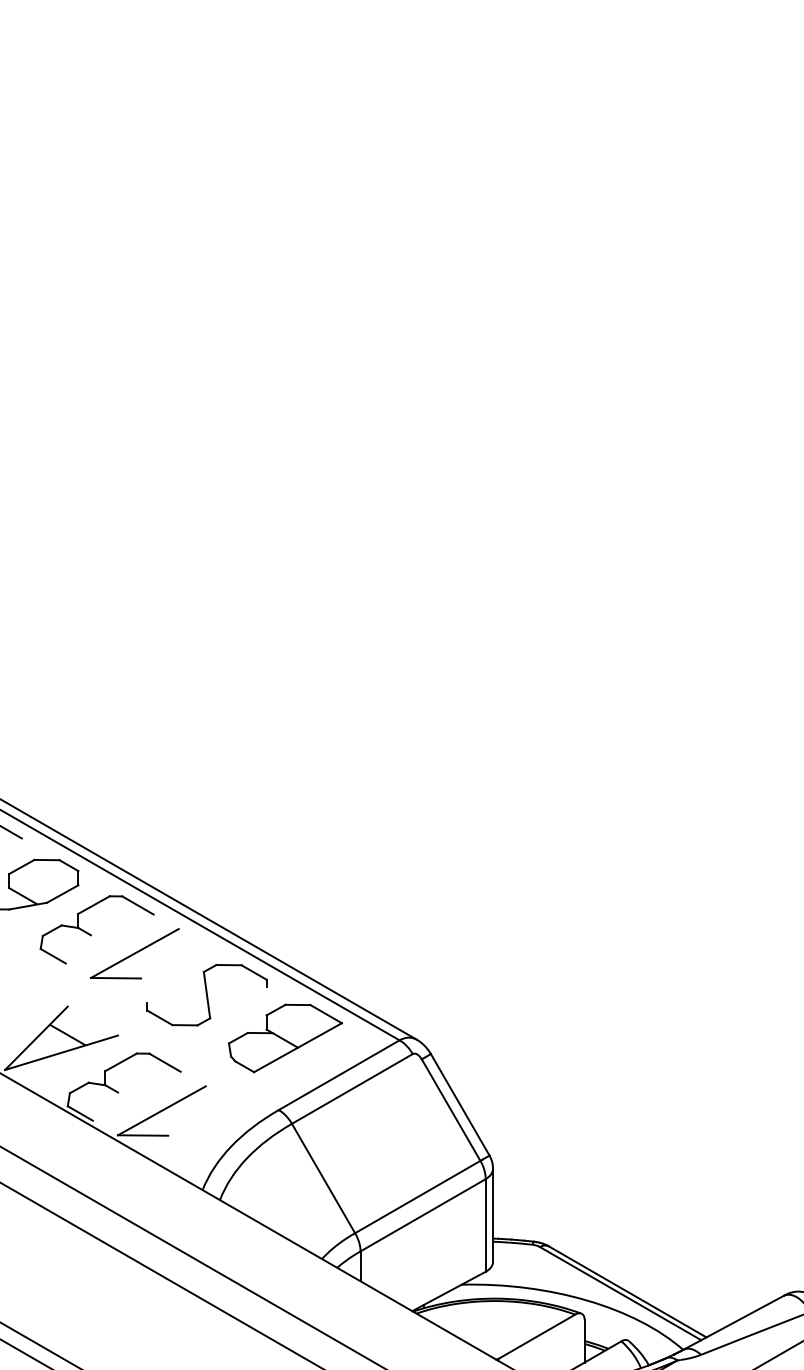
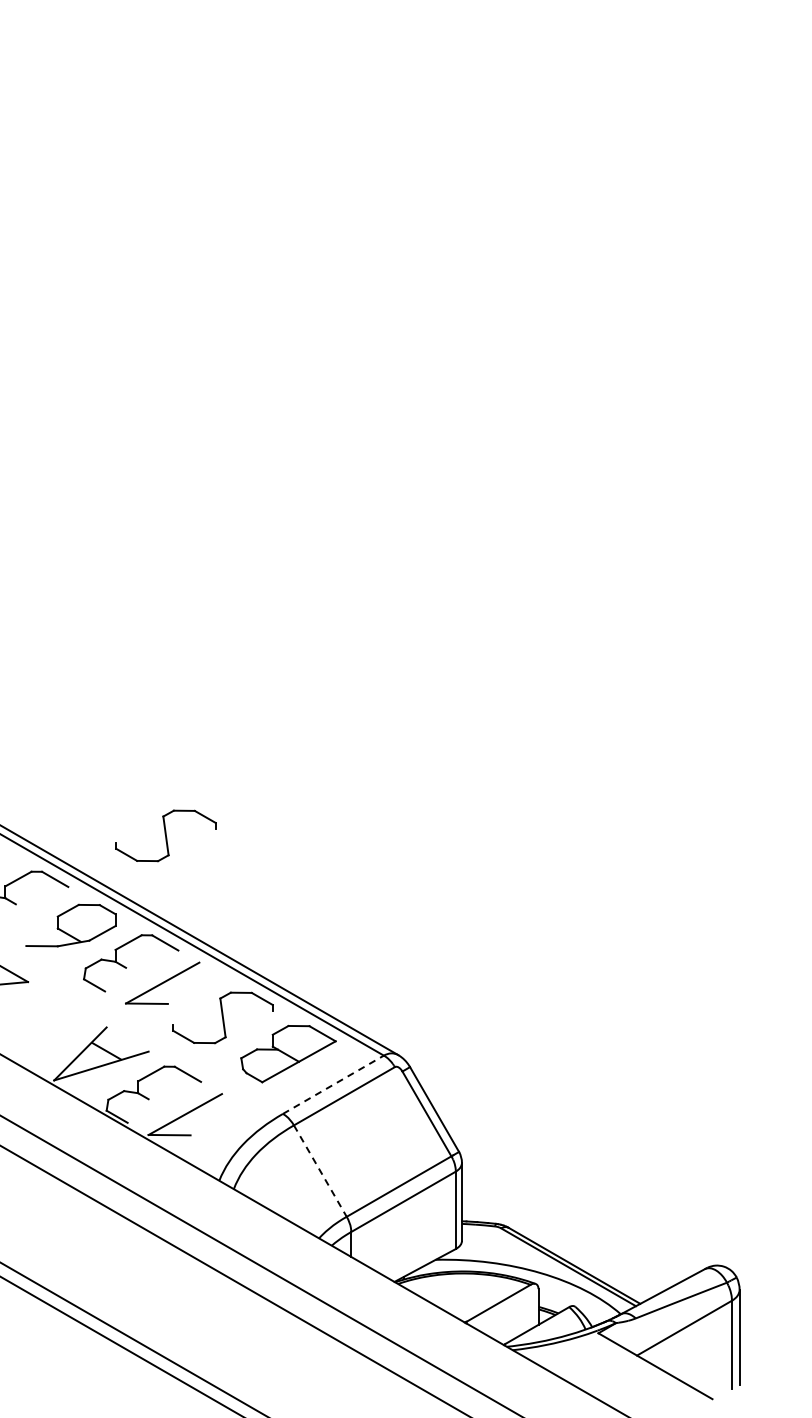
part: (138, 776) -> (165, 835), added
line: (339, 1074) -> (333, 1084), solid -> dashed
line: (323, 1179) -> (320, 1171), solid -> dashed

